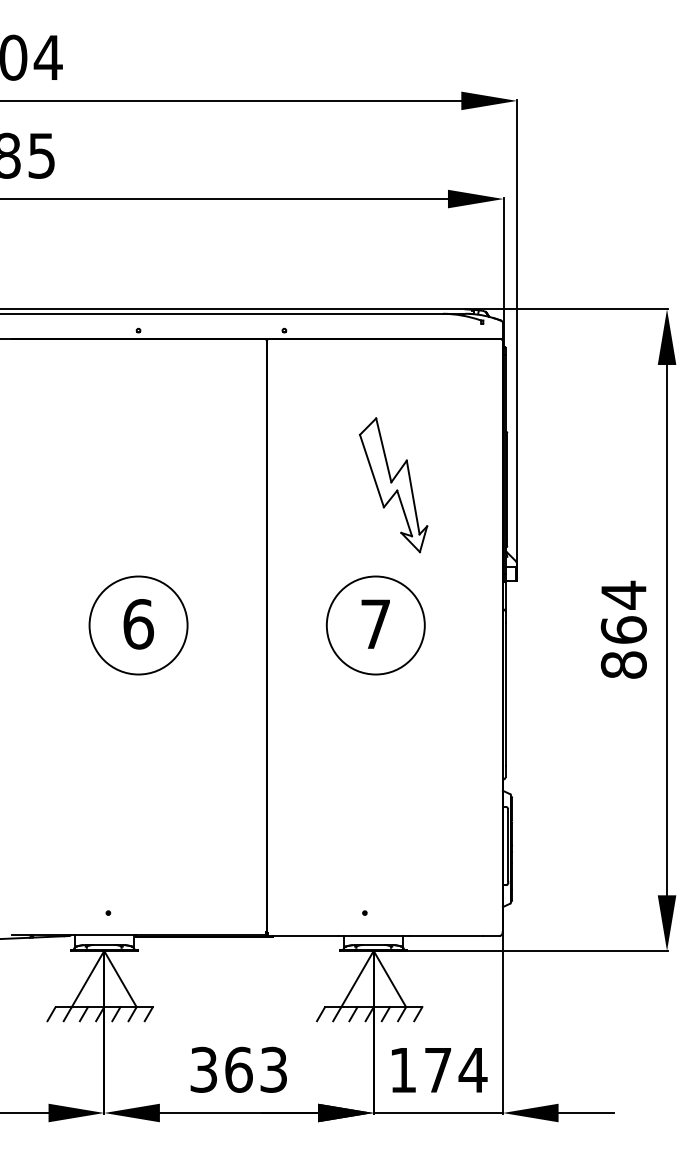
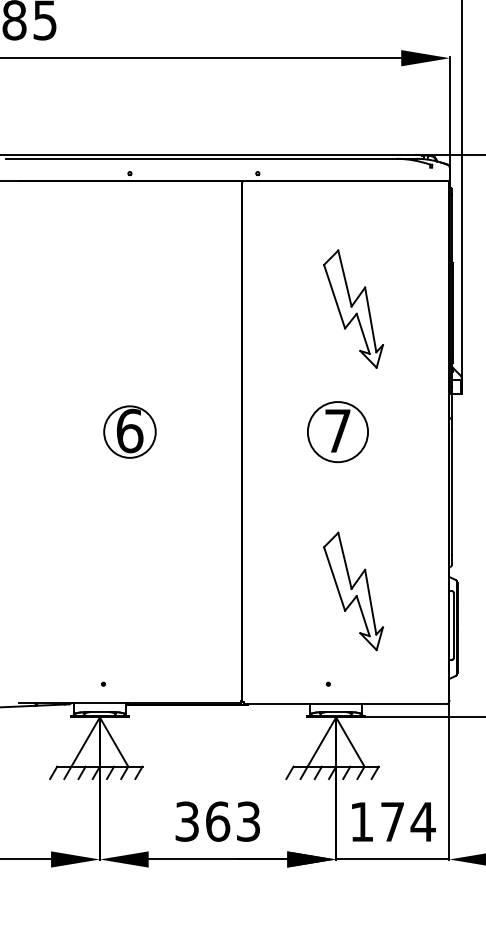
circle: (138, 625) -> (129, 432), size x0.6
circle: (375, 625) -> (337, 432), size x0.7
part: (393, 807) -> (353, 591), added

